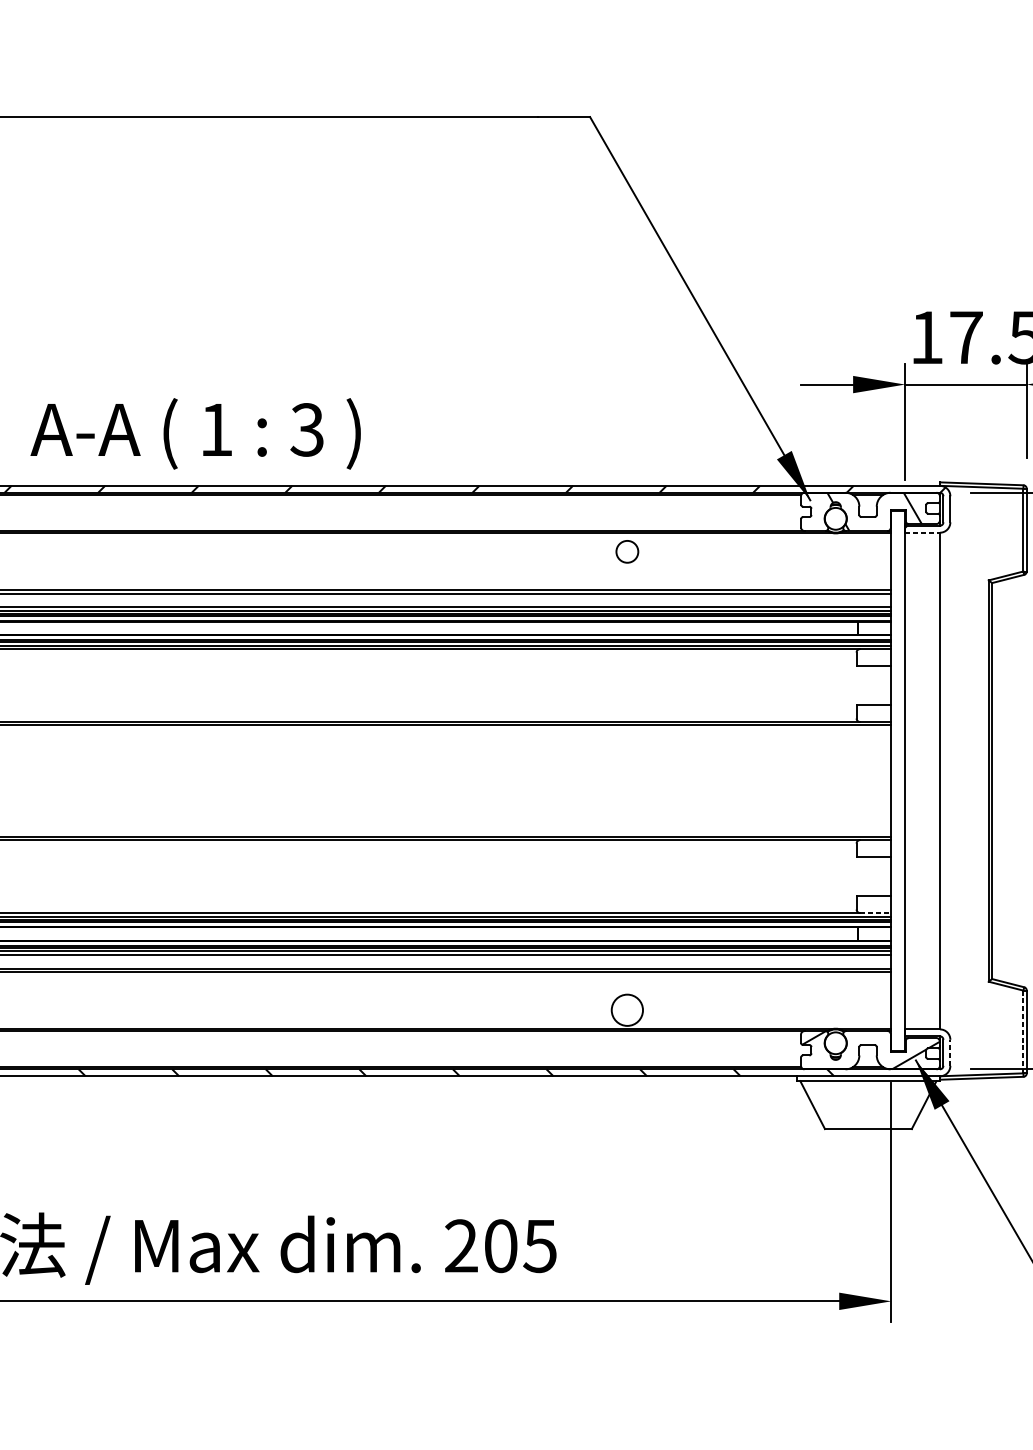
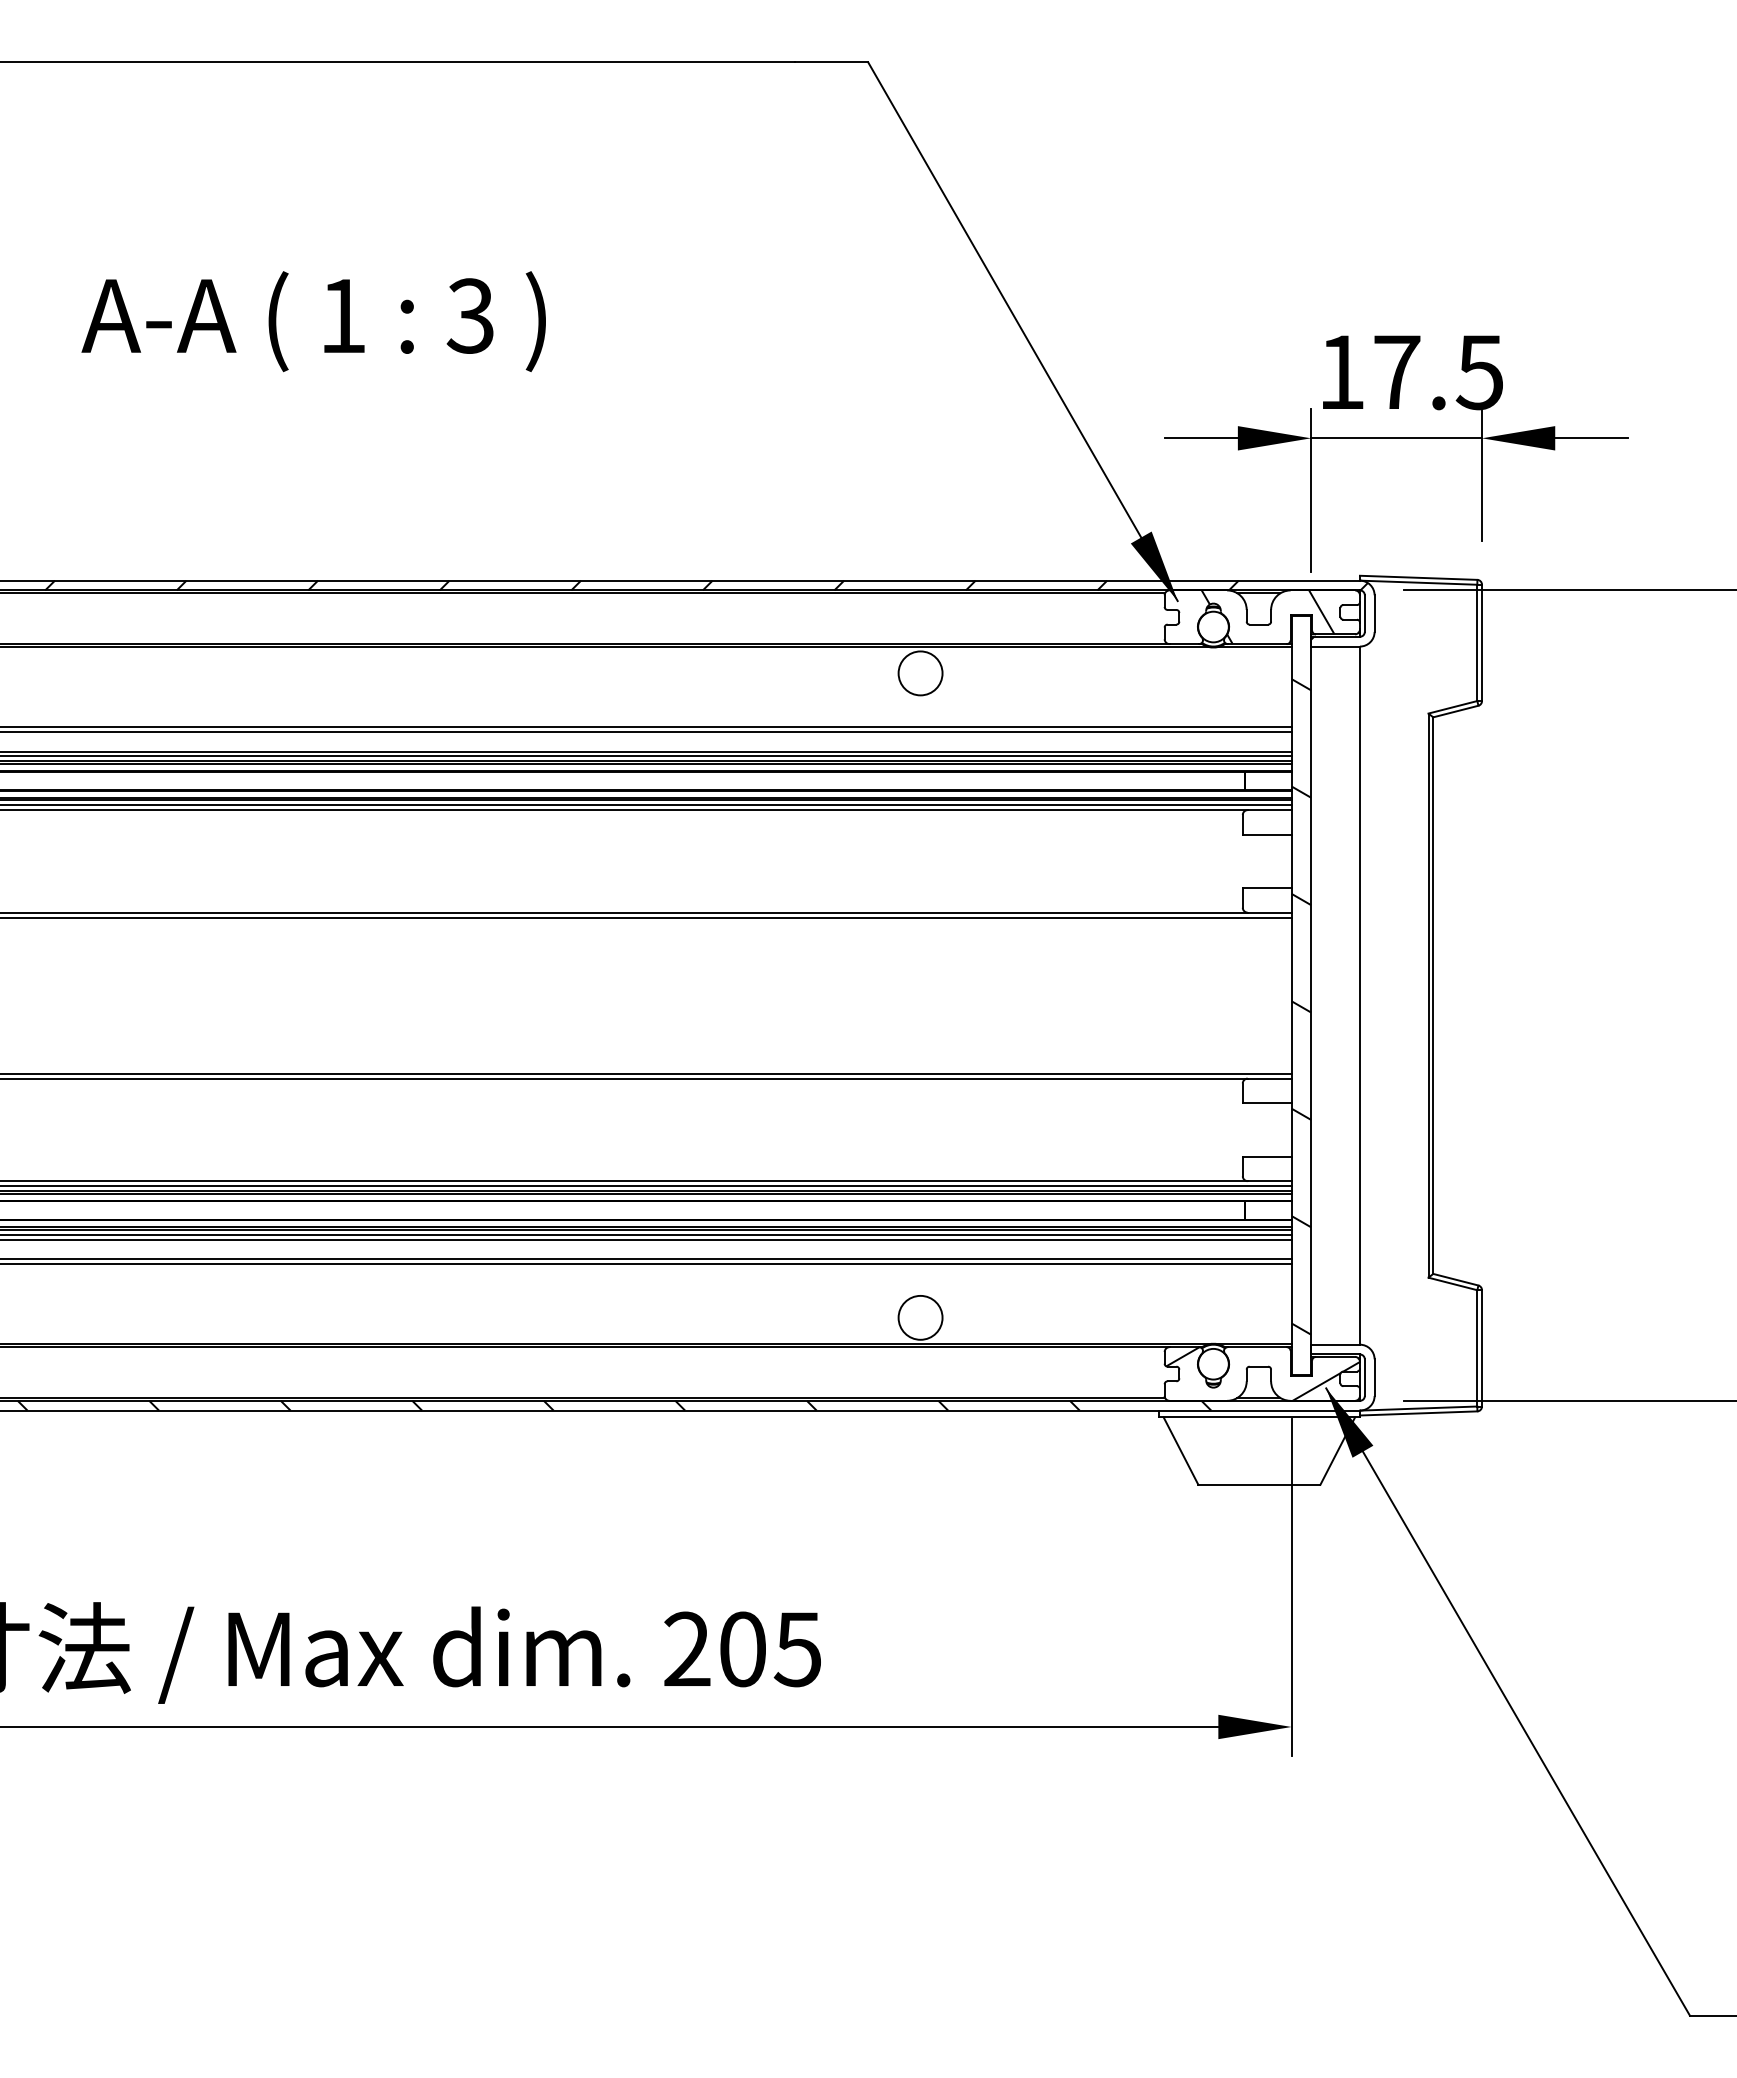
text: (195, 433) -> (313, 321), moved
line: (923, 532) -> (1336, 646), dashed -> solid
circle: (627, 551) -> (920, 673), size x1.43
hatch: (898, 788) -> (1301, 1006), added
line: (875, 913) -> (1269, 1181), dashed -> solid
line: (1023, 1032) -> (1477, 1348), dashed -> solid
line: (950, 1052) -> (1374, 1377), dashed -> solid

